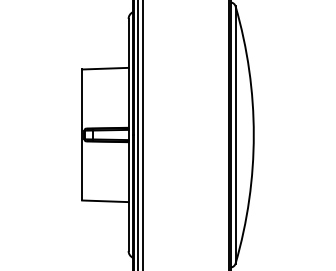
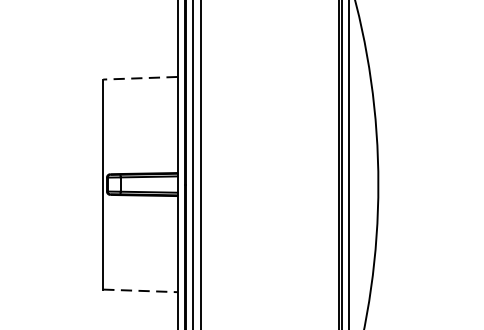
line: (104, 68) -> (139, 77), solid -> dashed
line: (105, 201) -> (140, 291), solid -> dashed

